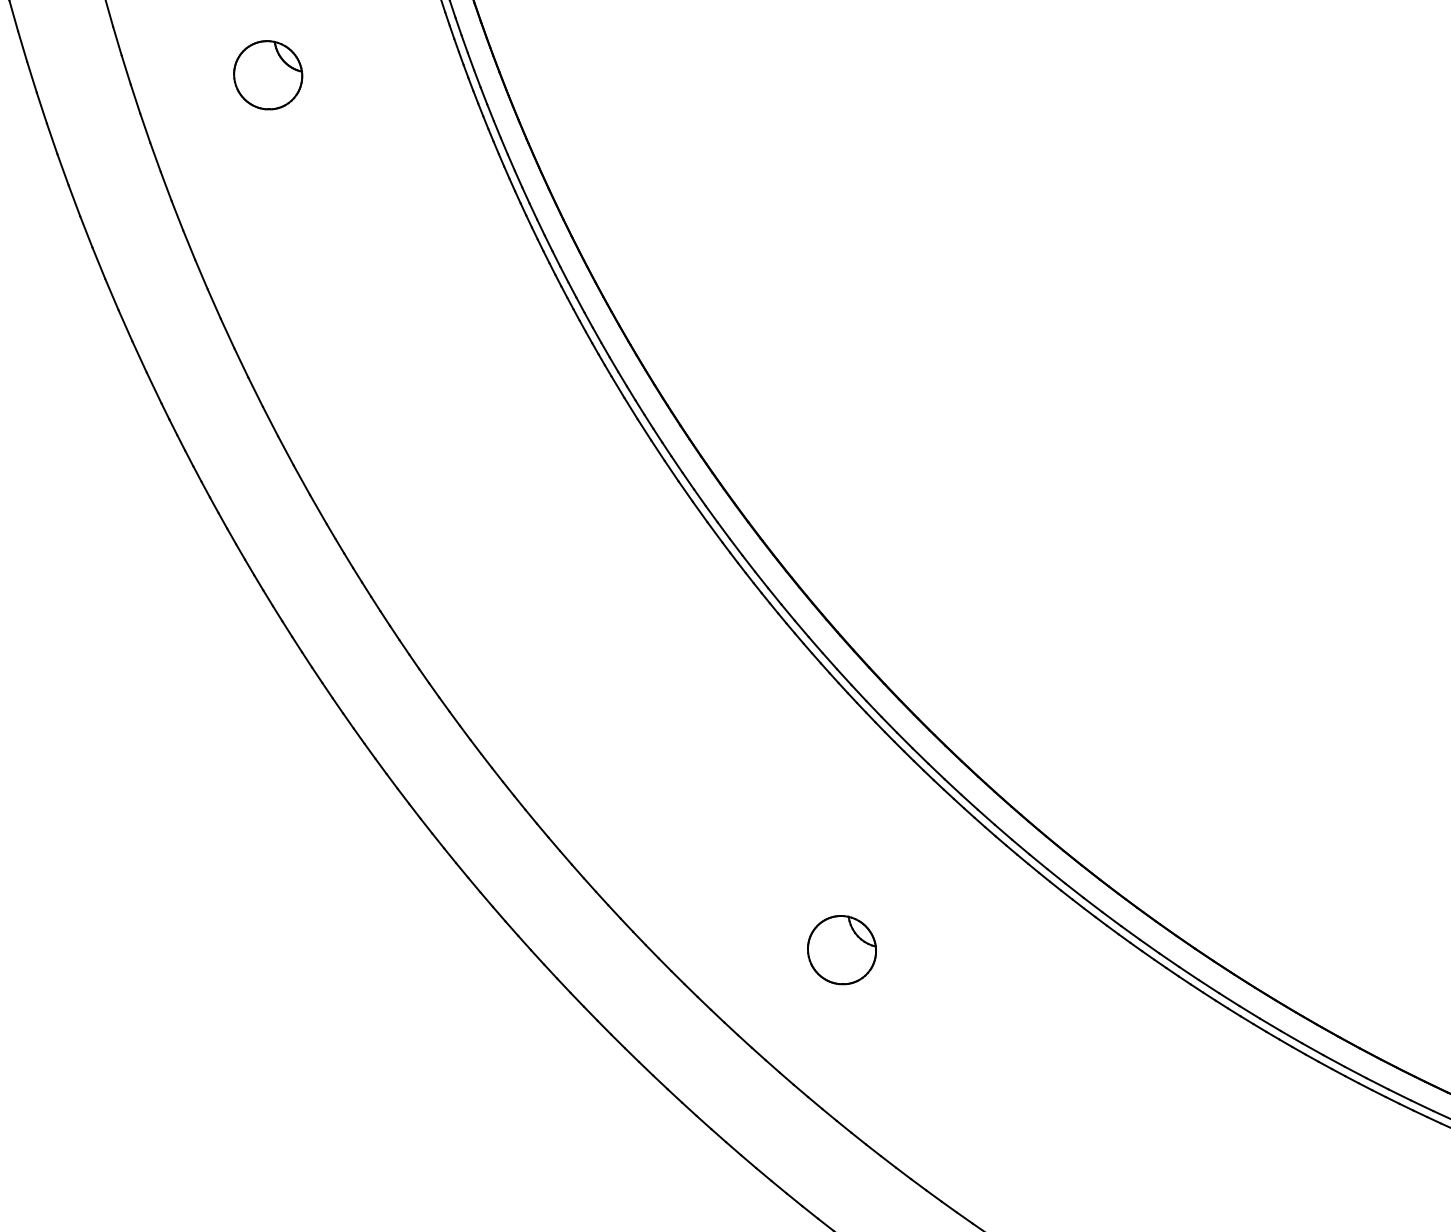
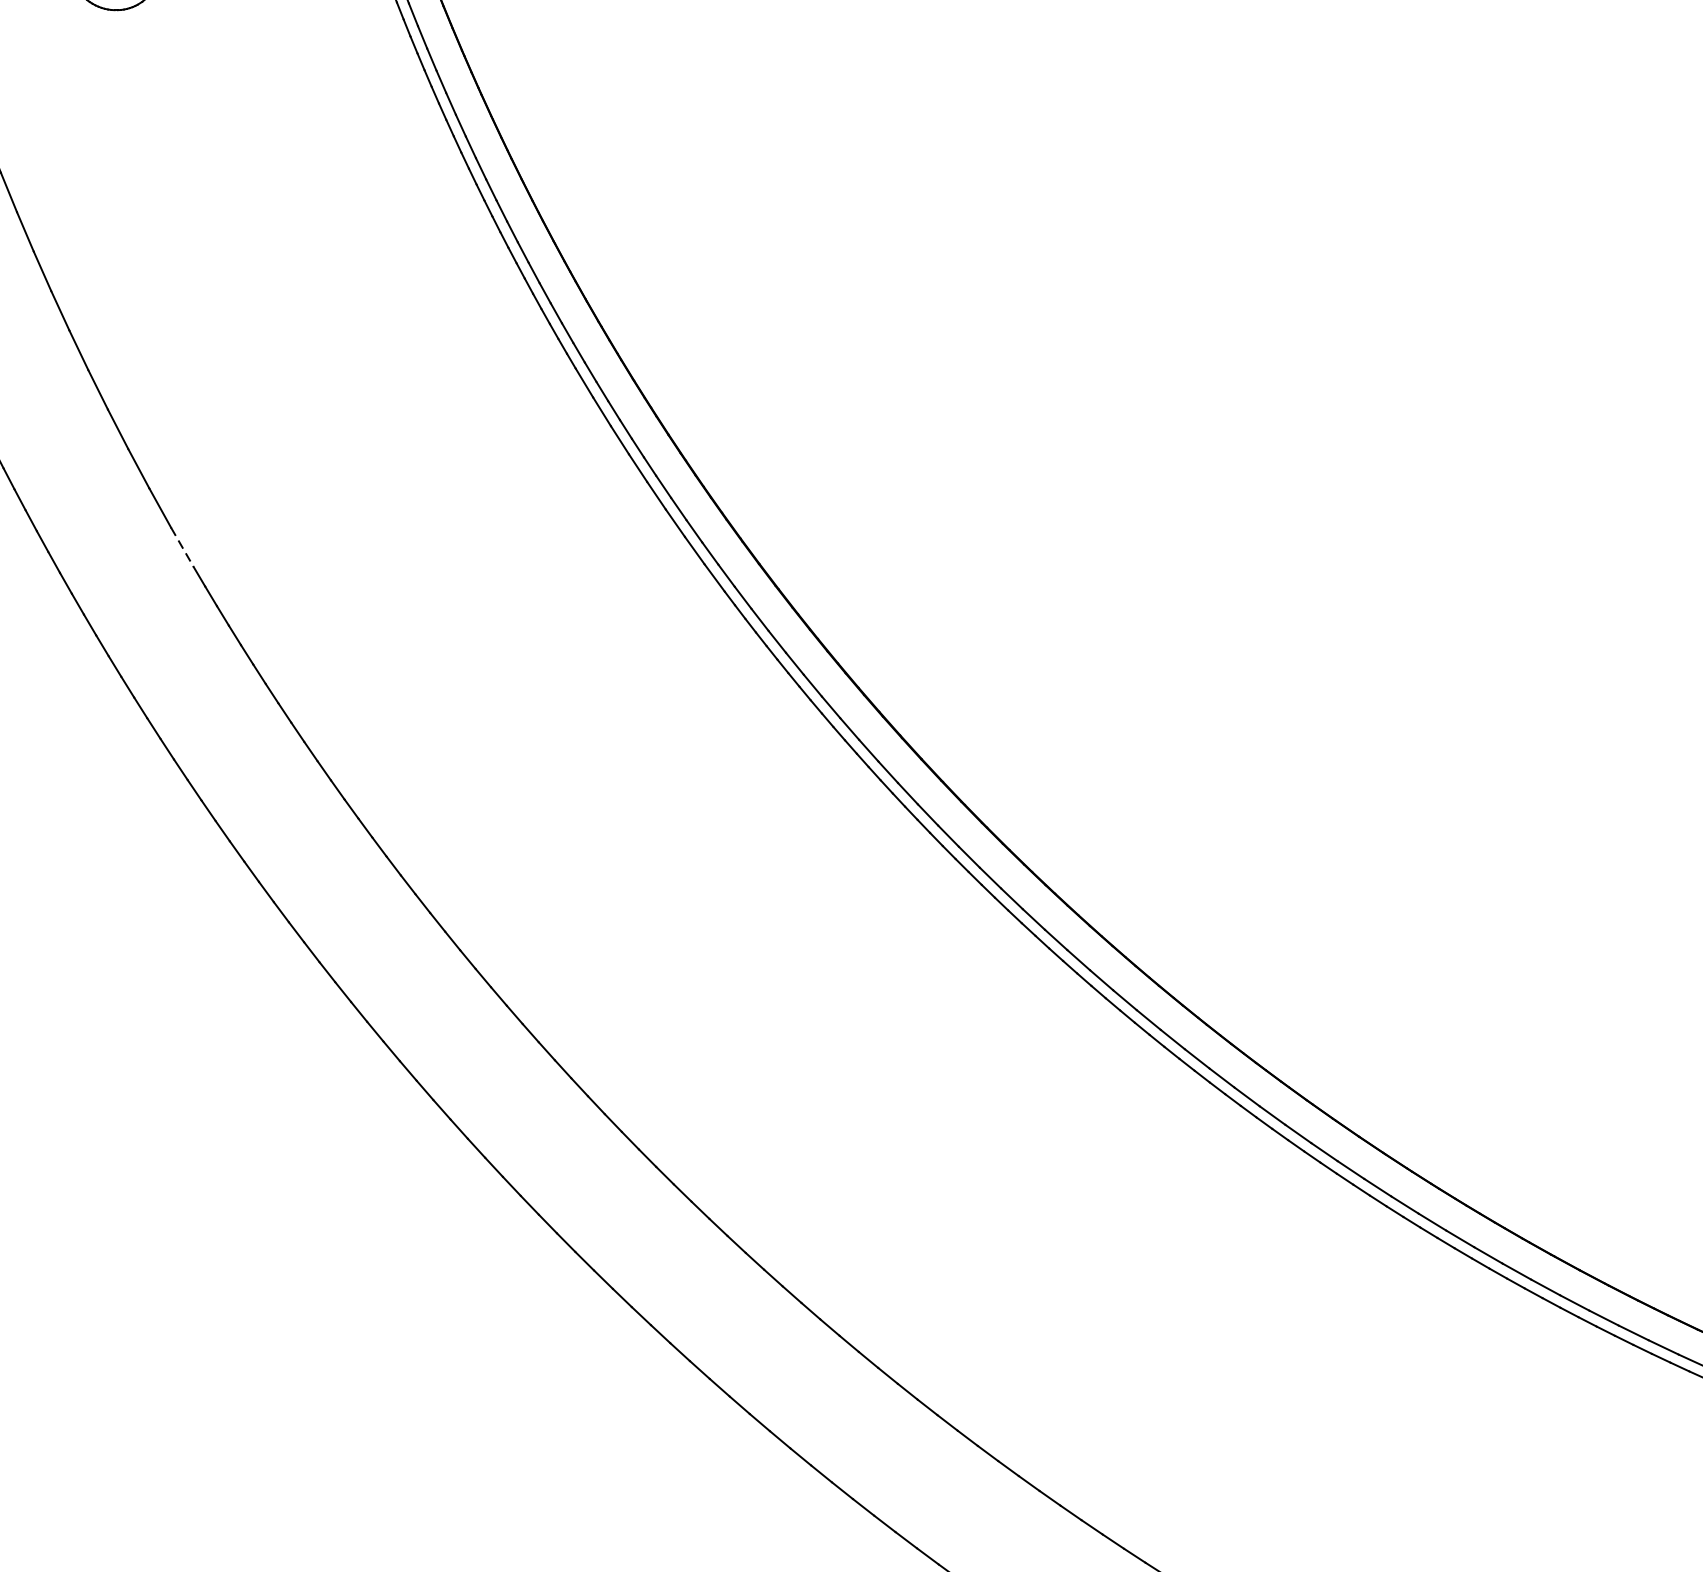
line: (318, 509) -> (182, 547), solid -> dashed
part: (841, 950) -> (884, 1139), removed

